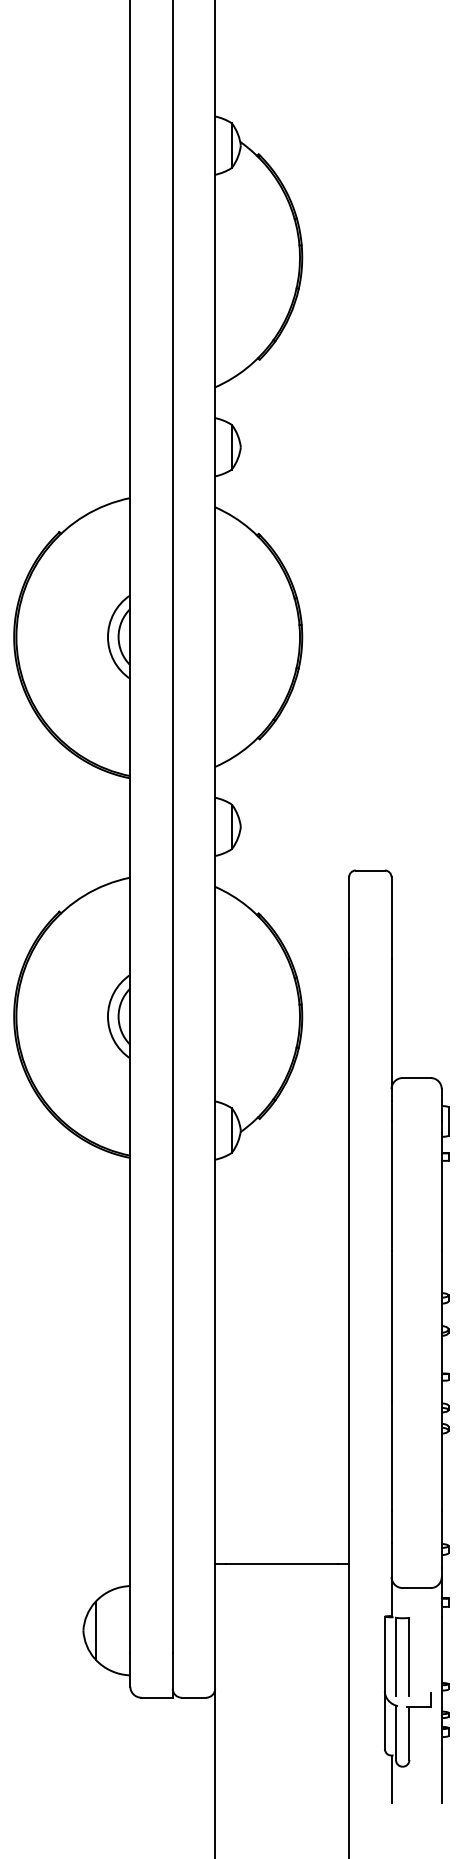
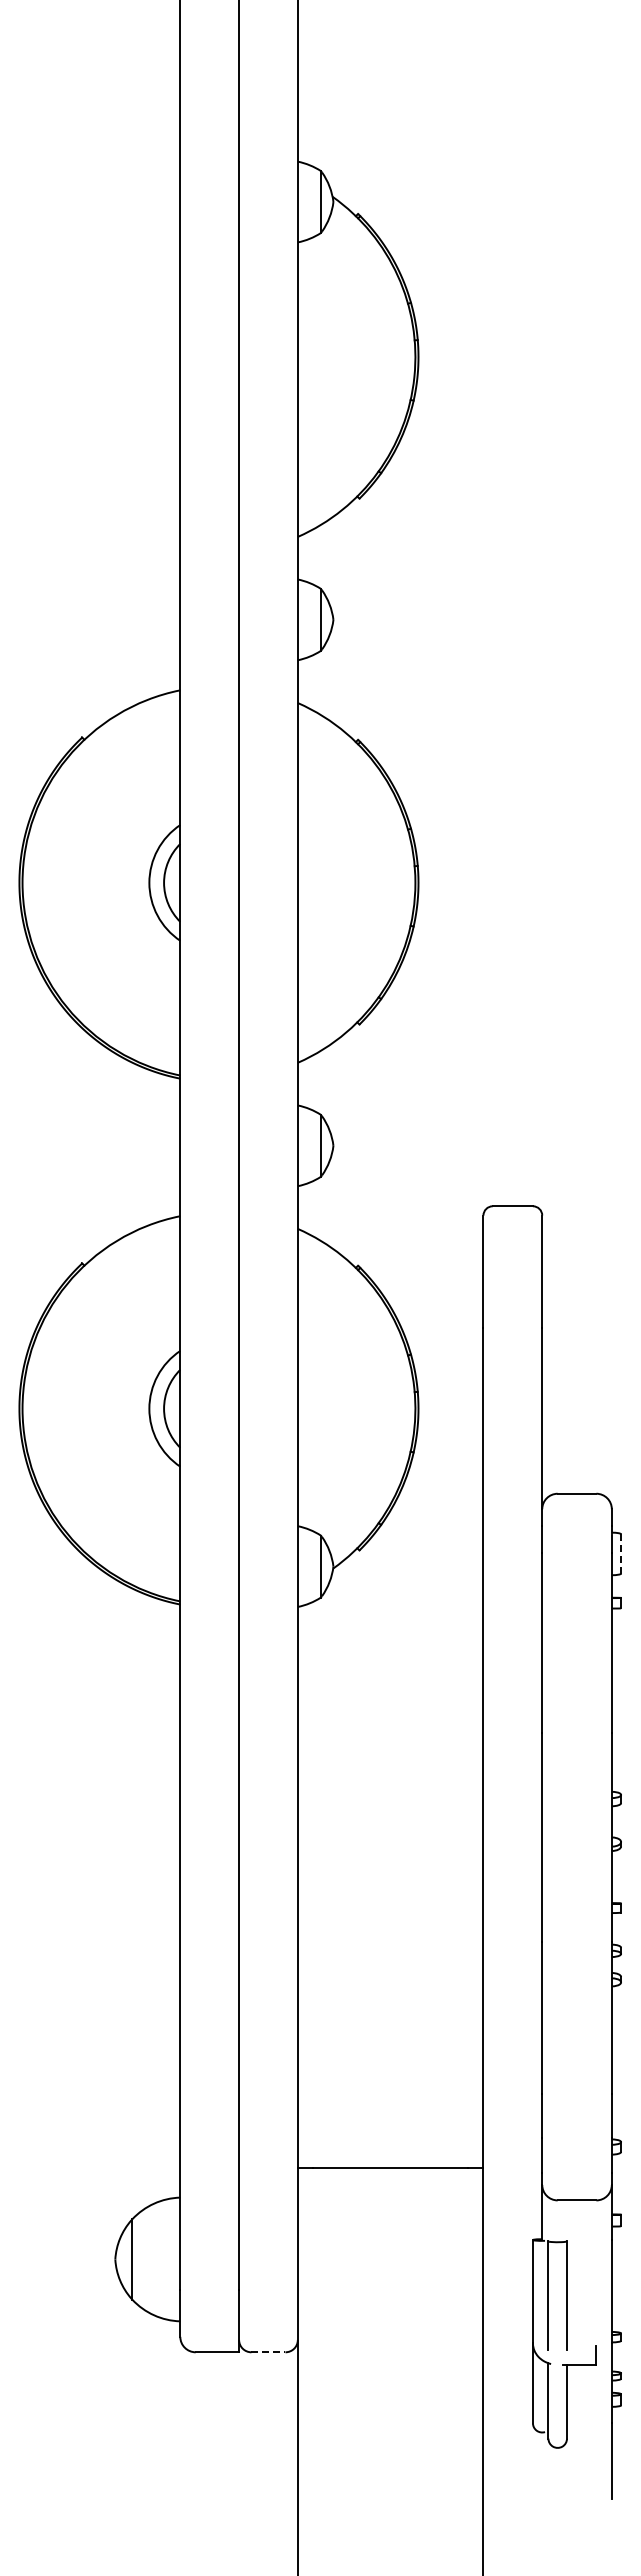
line: (448, 1121) -> (621, 1553), solid -> dashed
line: (193, 1697) -> (268, 2352), solid -> dashed
line: (391, 1779) -> (542, 2465), removed

